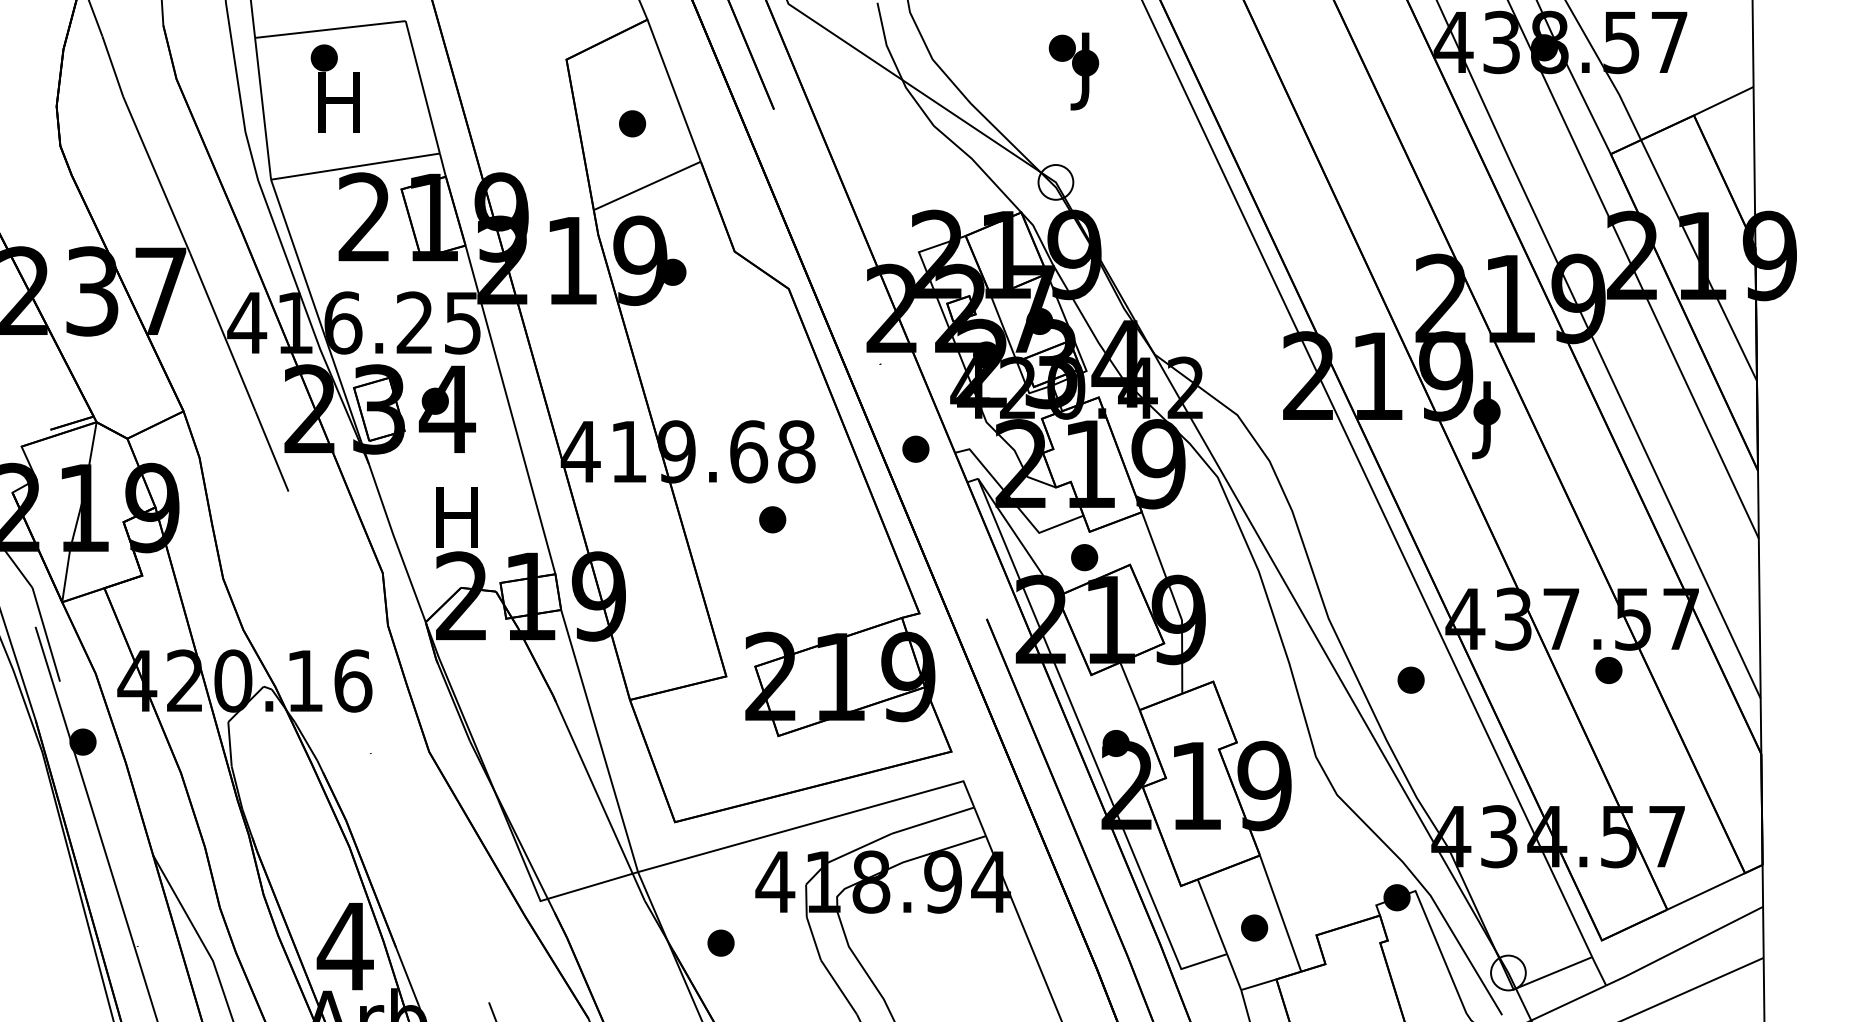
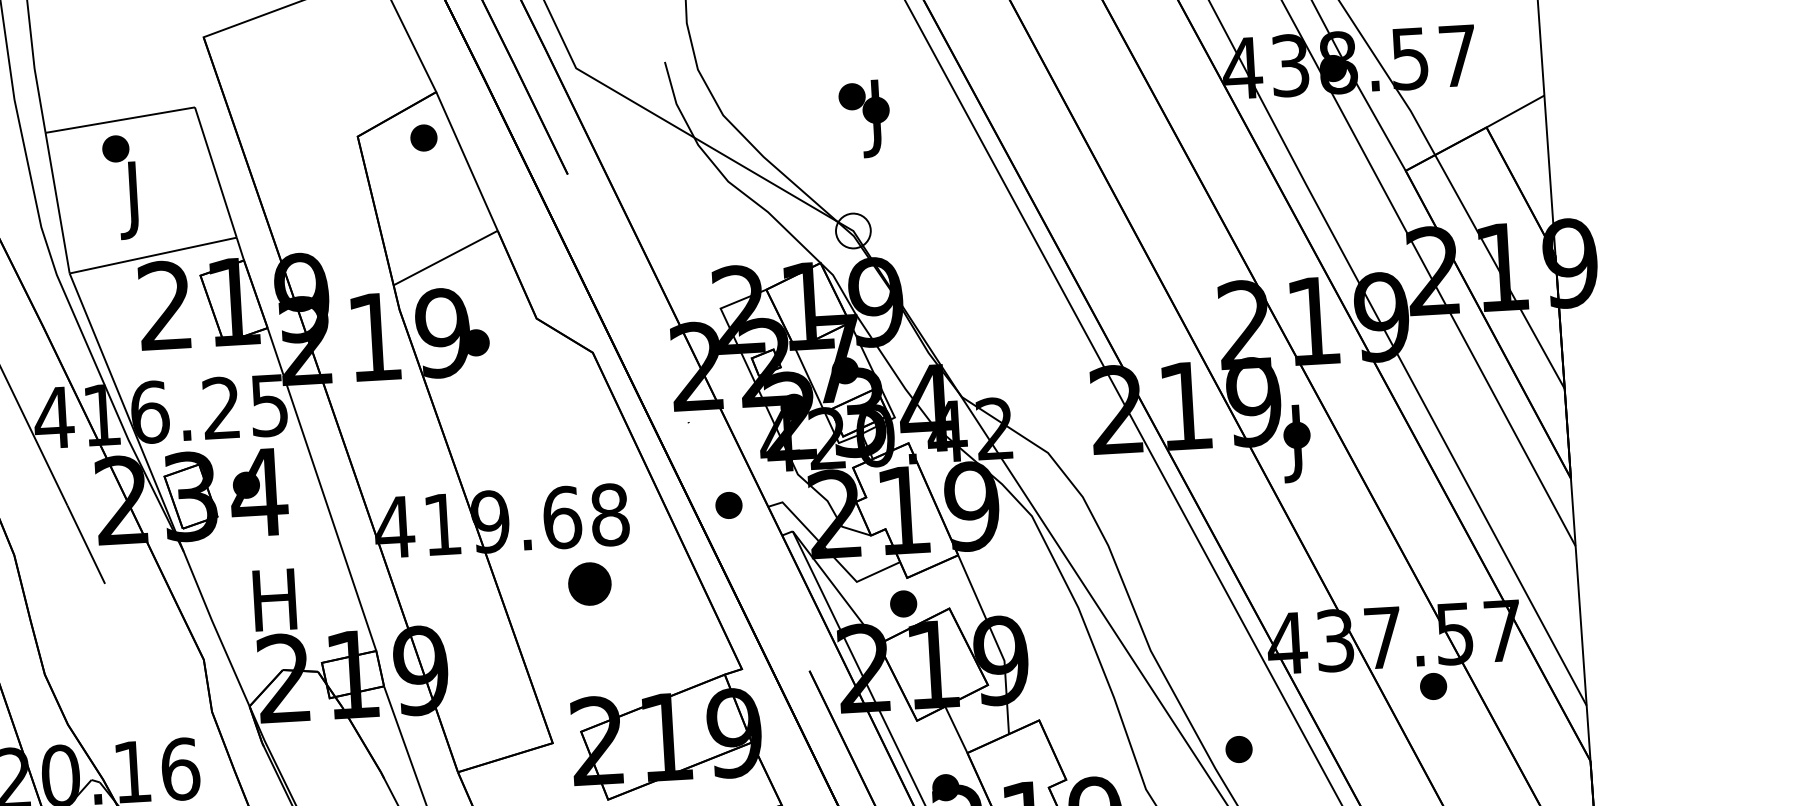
text: (338, 110) -> (133, 200), H -> J
part: (632, 123) -> (423, 137), moved
part: (772, 519) -> (589, 583), size x1.6
part: (1410, 679) -> (1238, 748), moved

